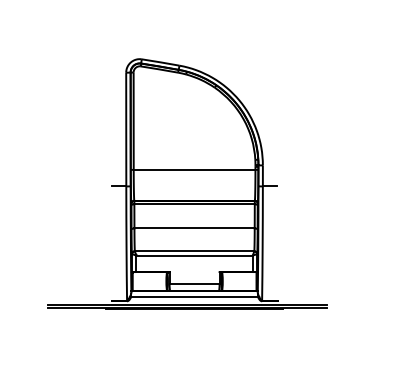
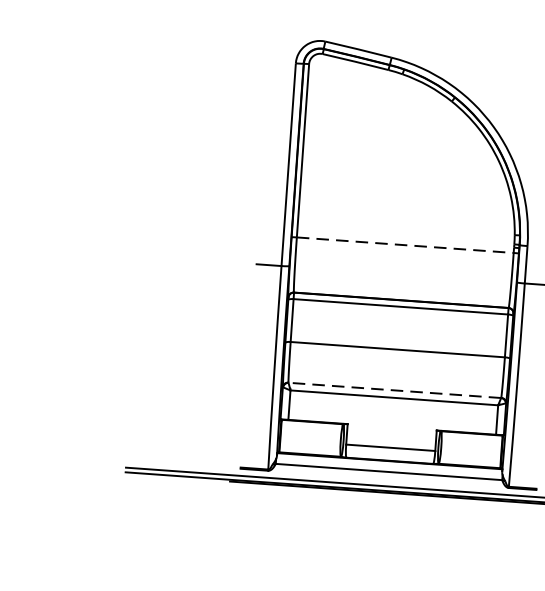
line: (194, 169) -> (405, 244), solid -> dashed
line: (194, 251) -> (394, 390), solid -> dashed

